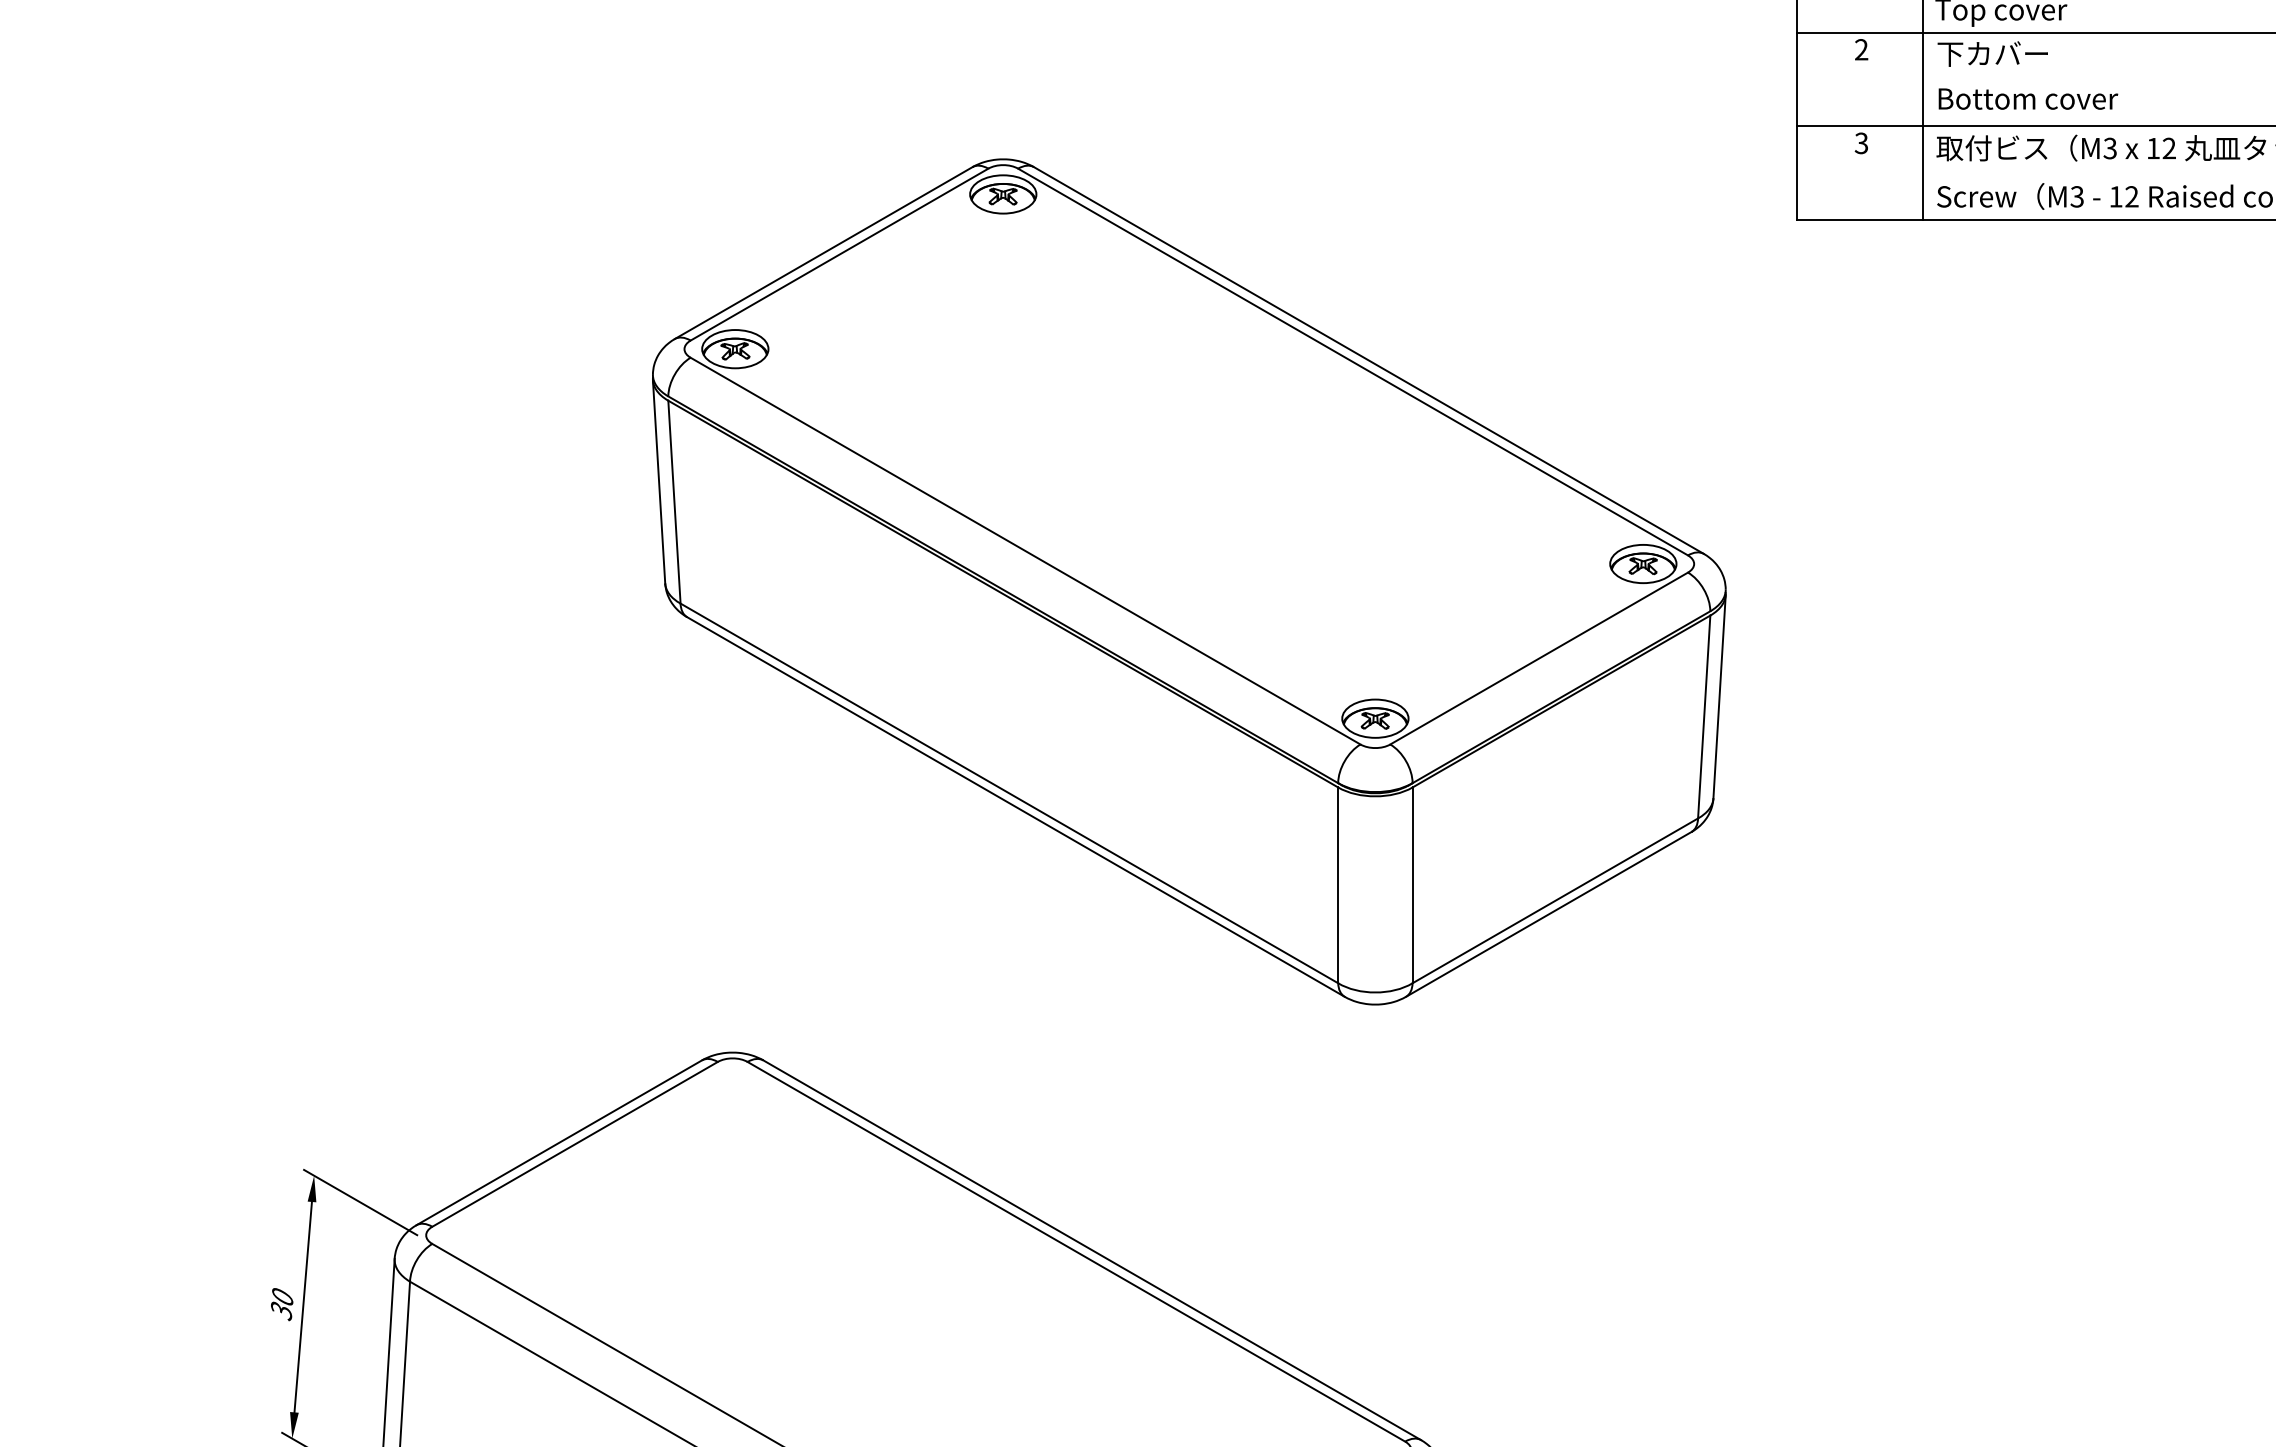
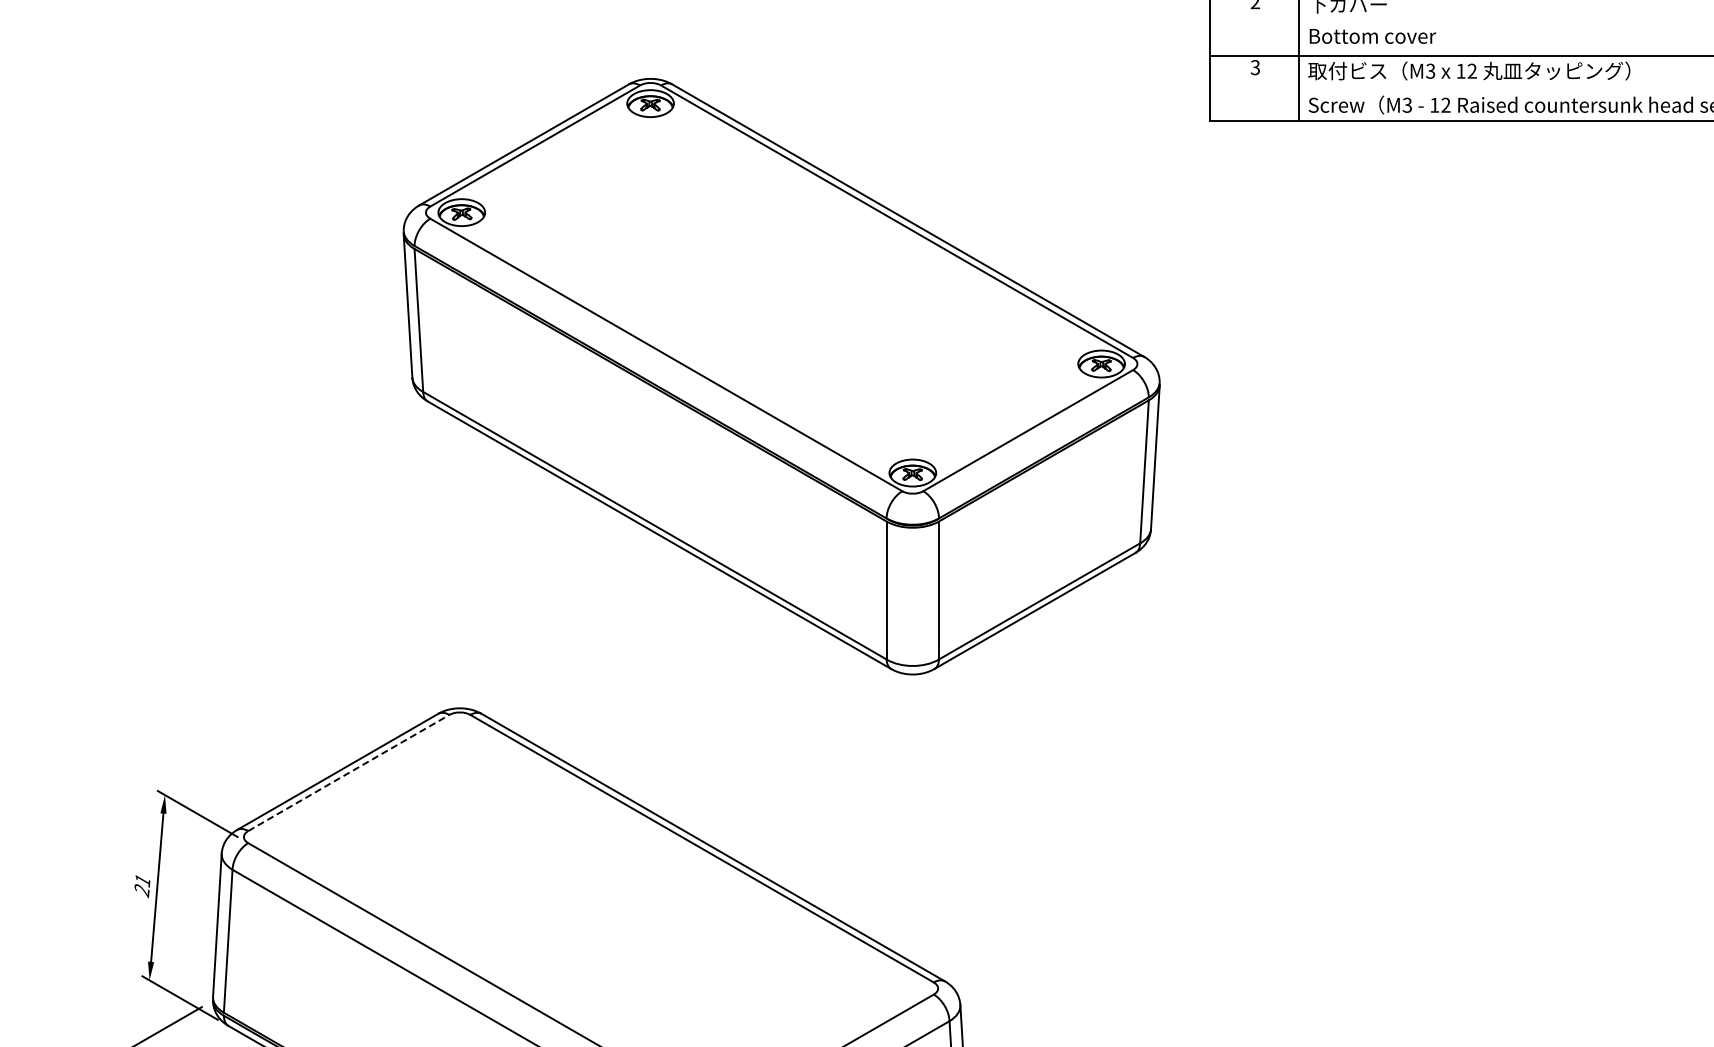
line: (575, 1143) -> (349, 772), solid -> dashed
text: (282, 1305) -> (142, 886), 30 -> 21

